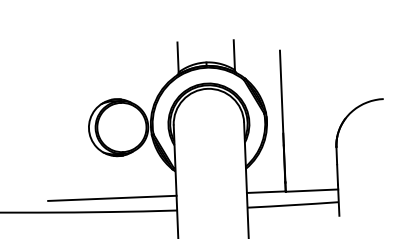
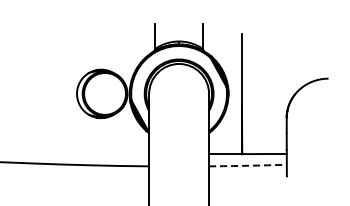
line: (112, 197) -> (94, 153), removed
arc: (292, 204) -> (247, 165), solid -> dashed

